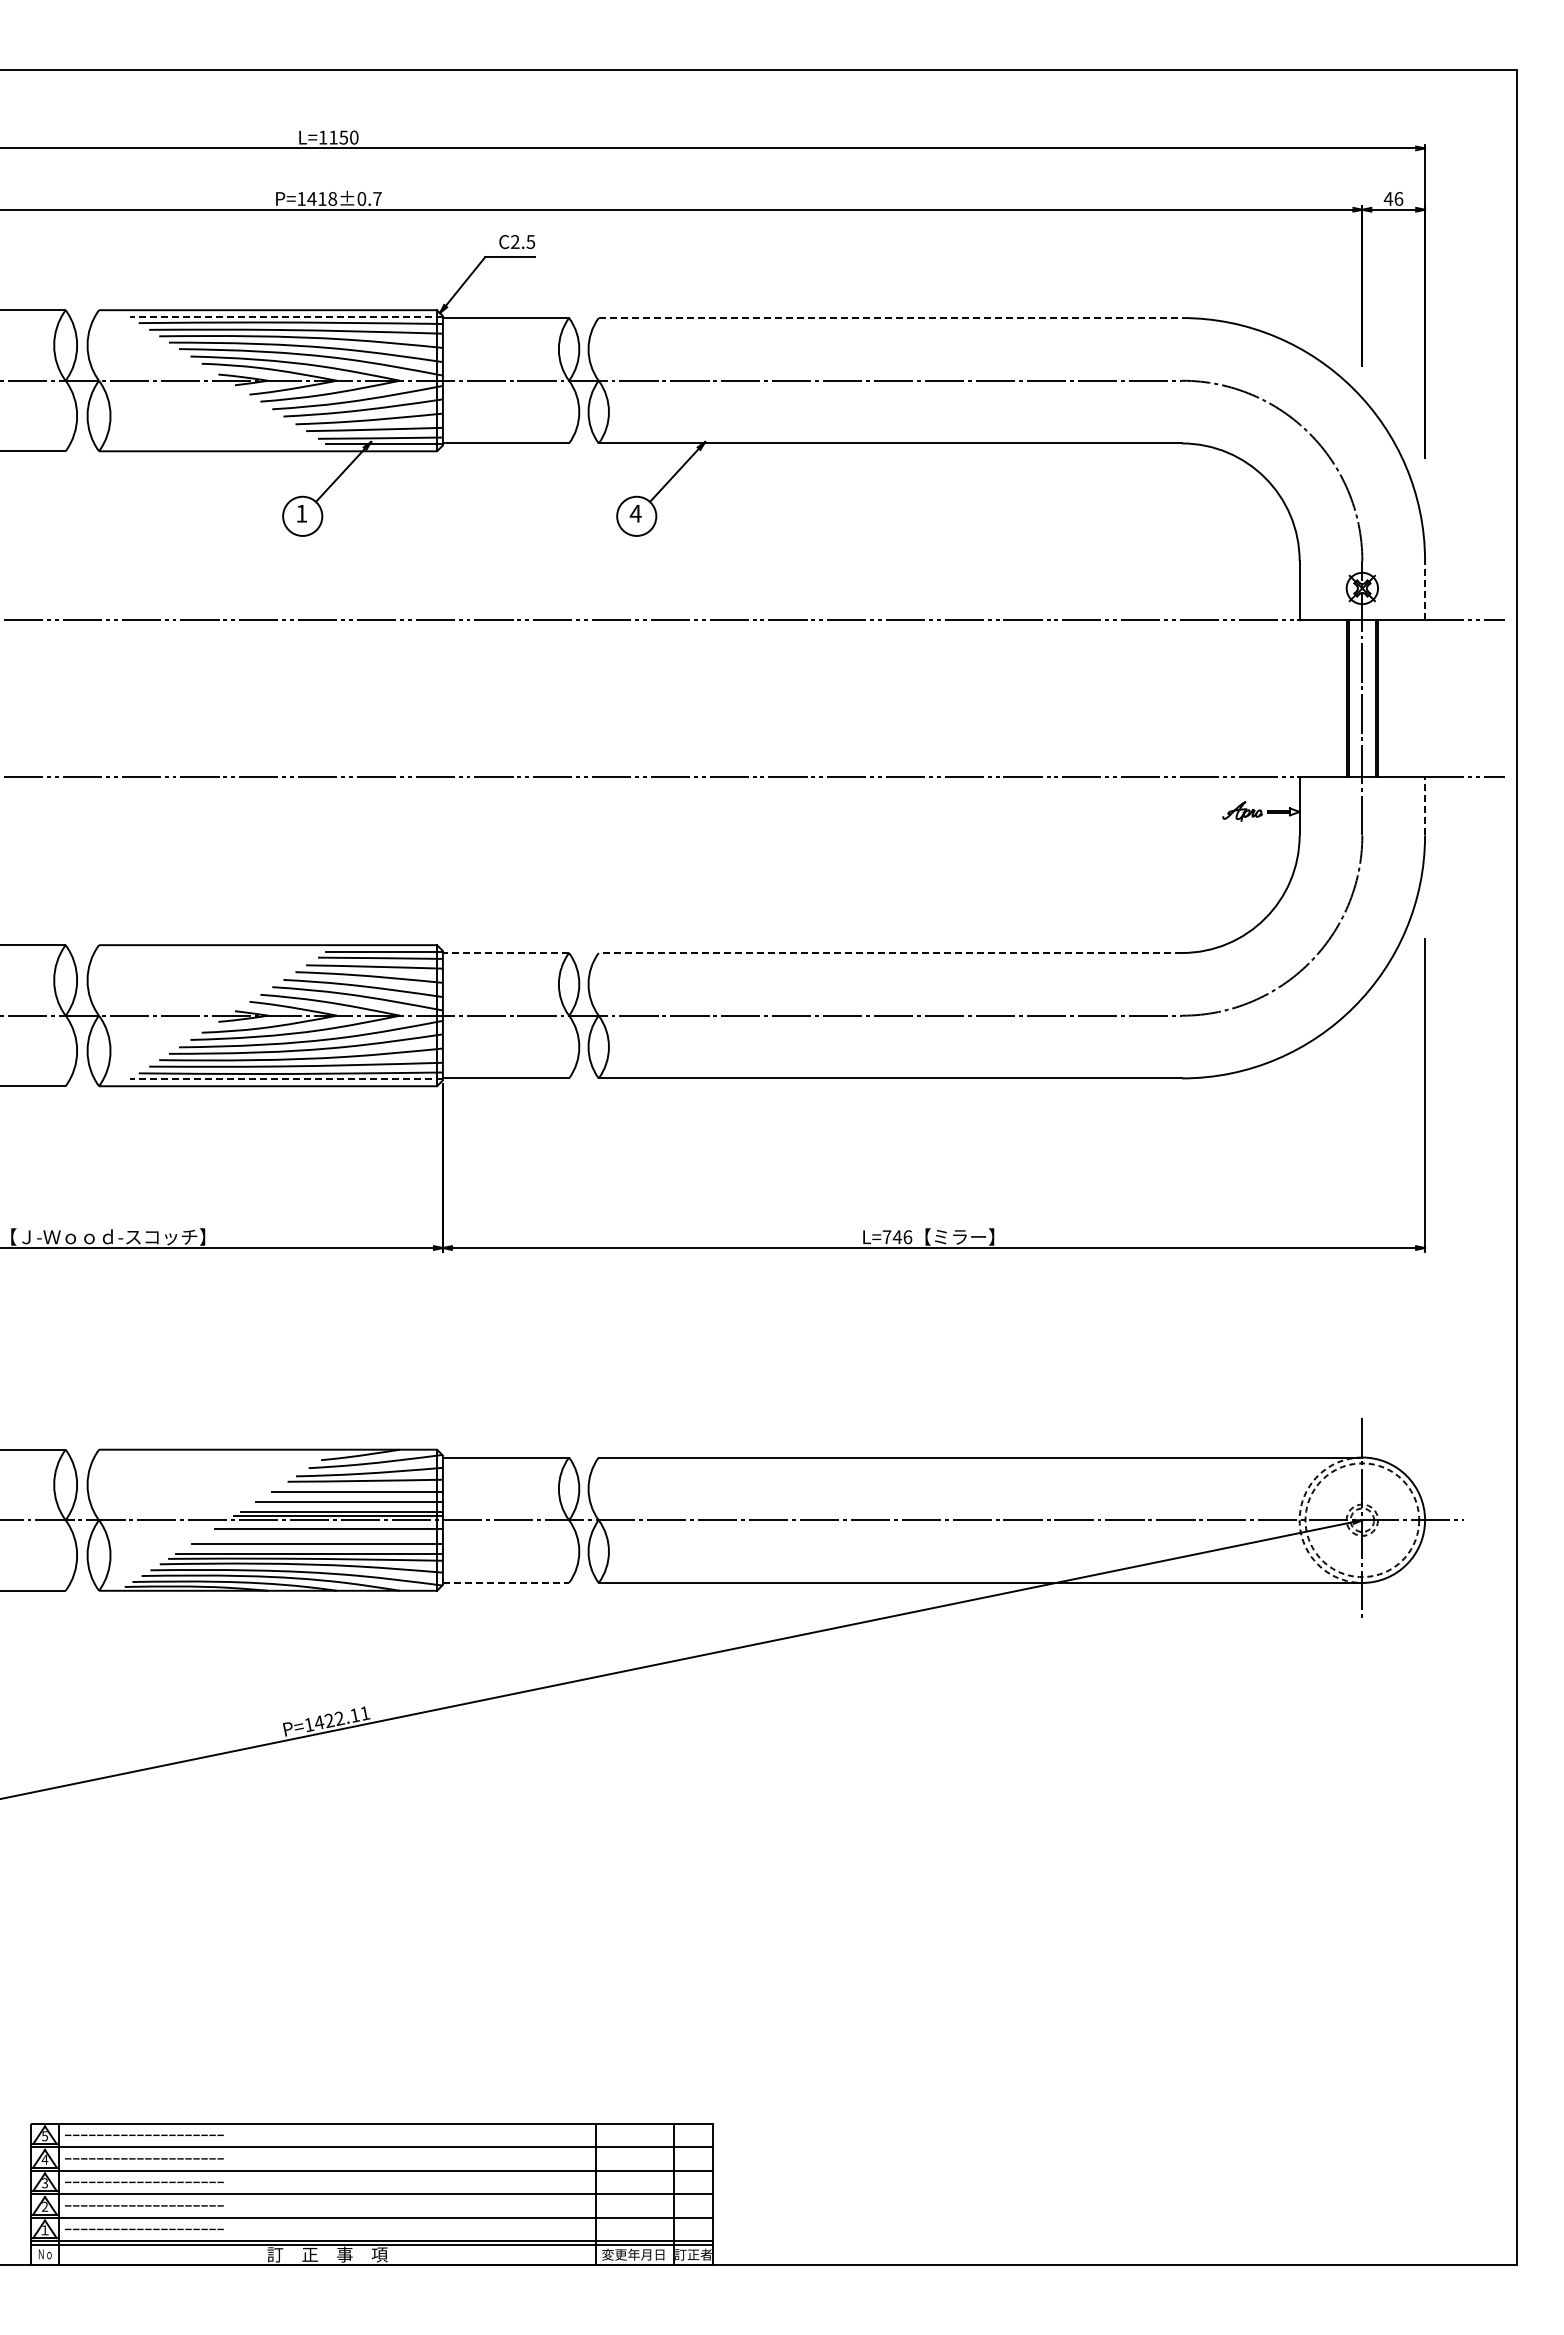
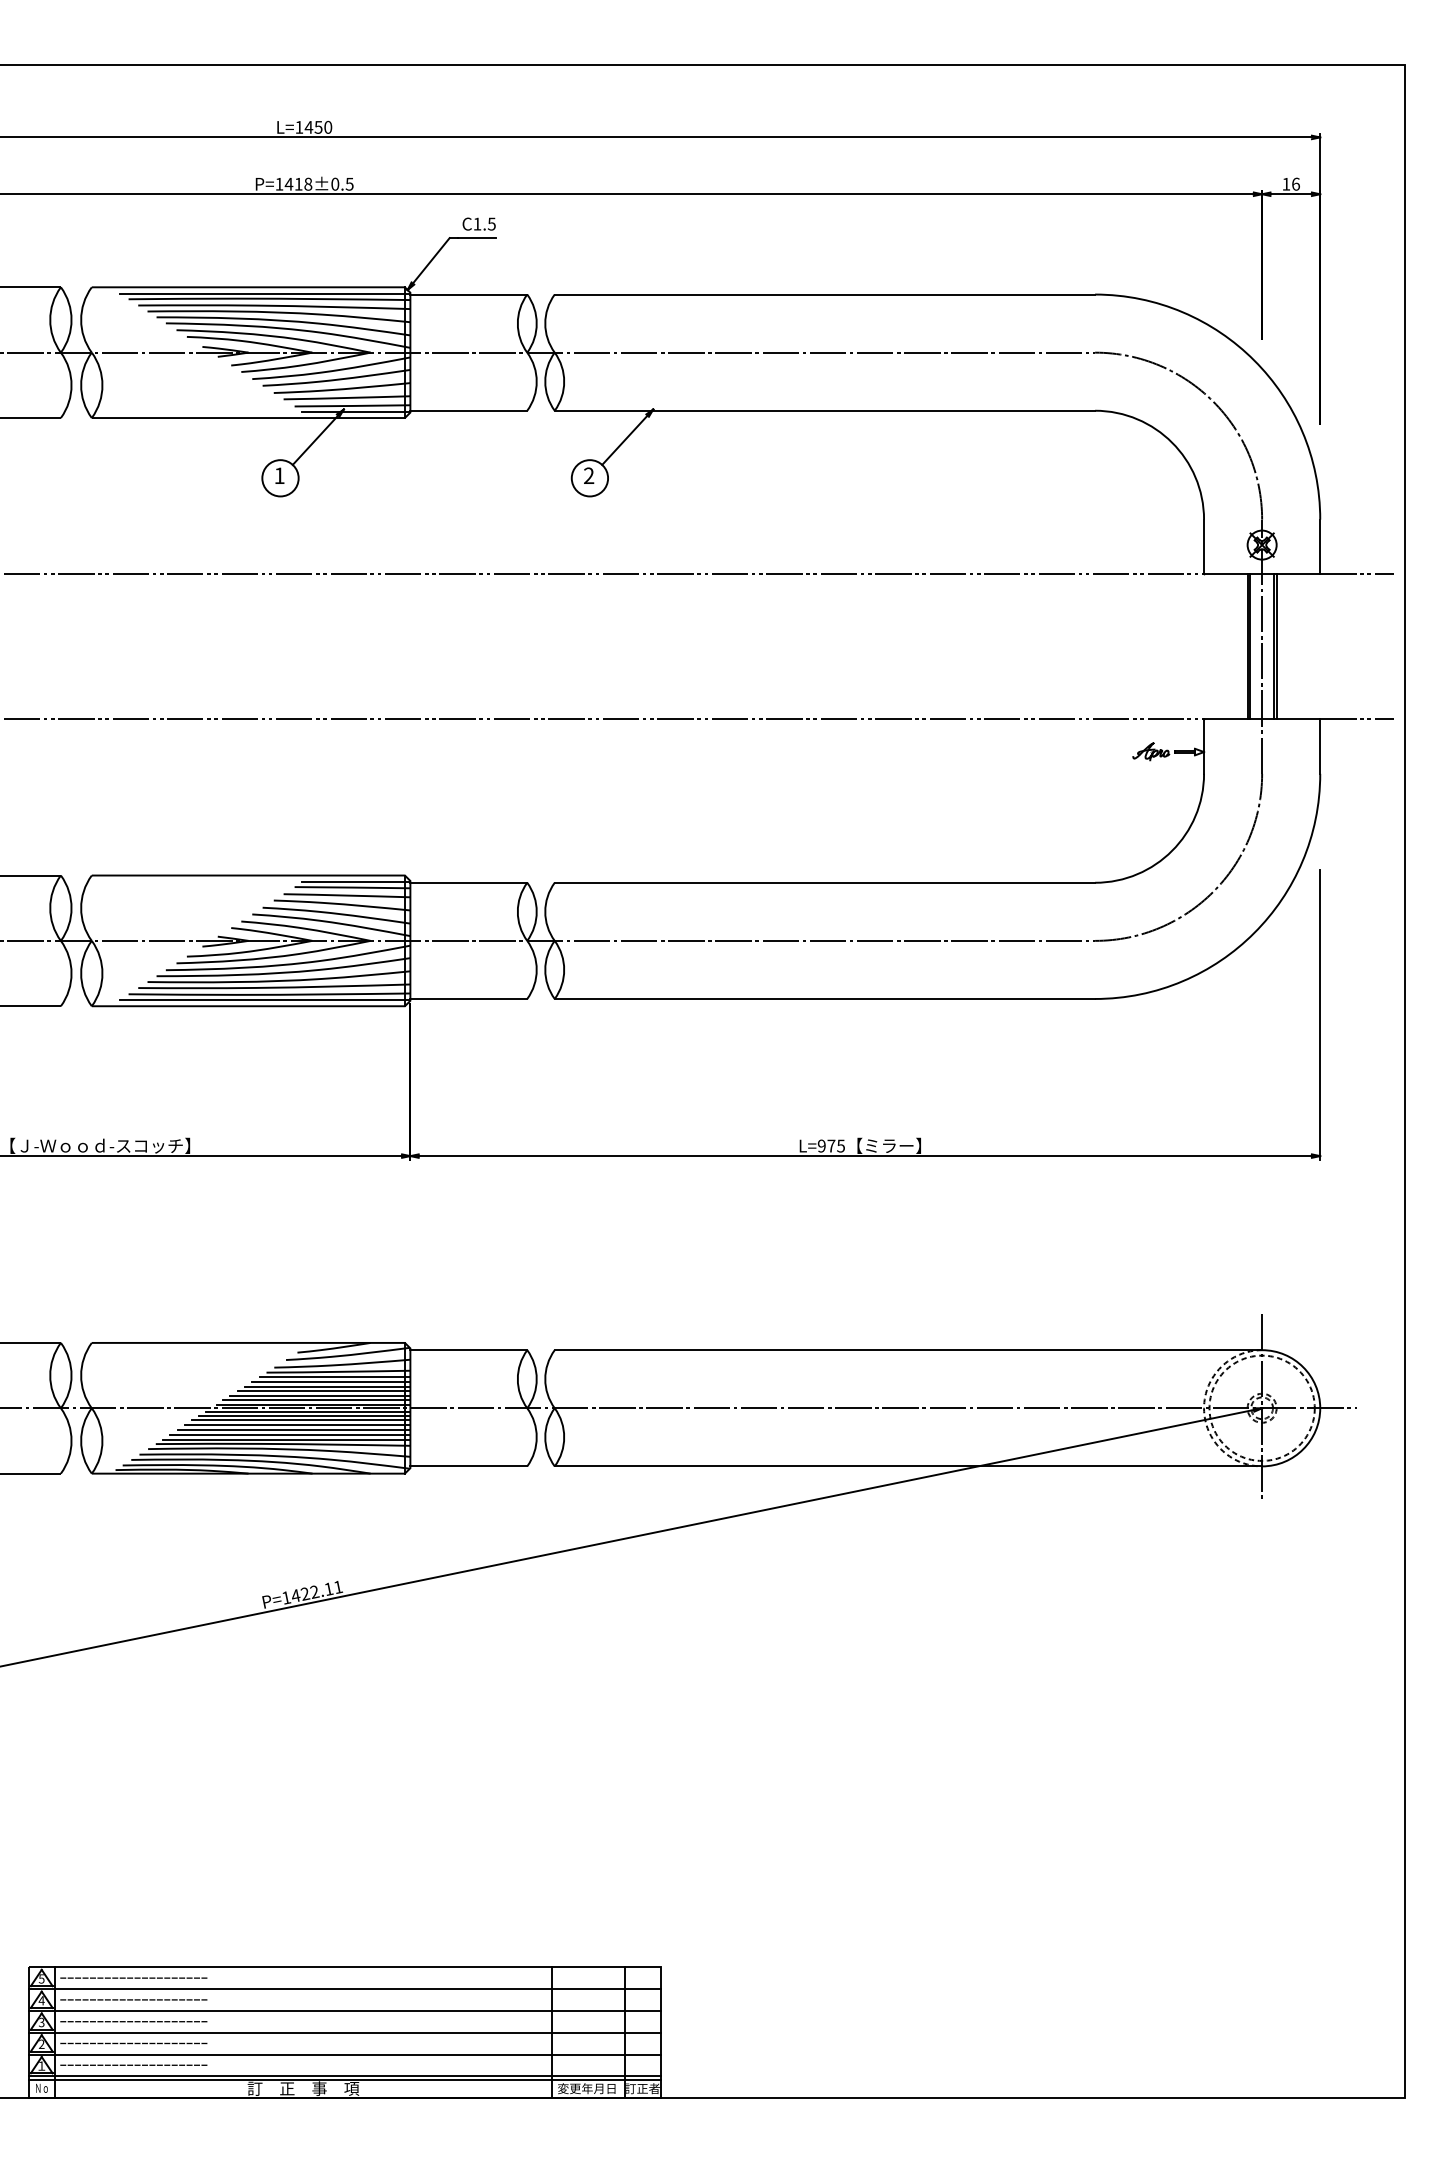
text: (333, 137) -> (309, 127), L=1150 -> L=1450
text: (377, 198) -> (349, 183), P=1418±0.7 -> P=1418±0.5
text: (1388, 198) -> (1286, 183), 46 -> 16
text: (515, 241) -> (477, 223), C2.5 -> C1.5
line: (286, 317) -> (265, 294), dashed -> solid
line: (890, 318) -> (825, 294), dashed -> solid
text: (635, 513) -> (588, 475), 4 -> 2
line: (1425, 589) -> (1320, 546), dashed -> solid
line: (1425, 805) -> (1320, 746), dashed -> solid
line: (505, 953) -> (468, 883), dashed -> solid
line: (890, 953) -> (825, 883), dashed -> solid
line: (286, 1079) -> (265, 999), dashed -> solid
text: (897, 1237) -> (831, 1146), L=746 -> L=975
line: (361, 1486) -> (334, 1377), added
line: (353, 1496) -> (327, 1386), added
line: (345, 1507) -> (320, 1396), added
line: (332, 1524) -> (308, 1412), added
line: (324, 1533) -> (300, 1420), added
line: (320, 1538) -> (296, 1425), added
line: (312, 1548) -> (289, 1434), added
line: (506, 1582) -> (469, 1465), dashed -> solid

